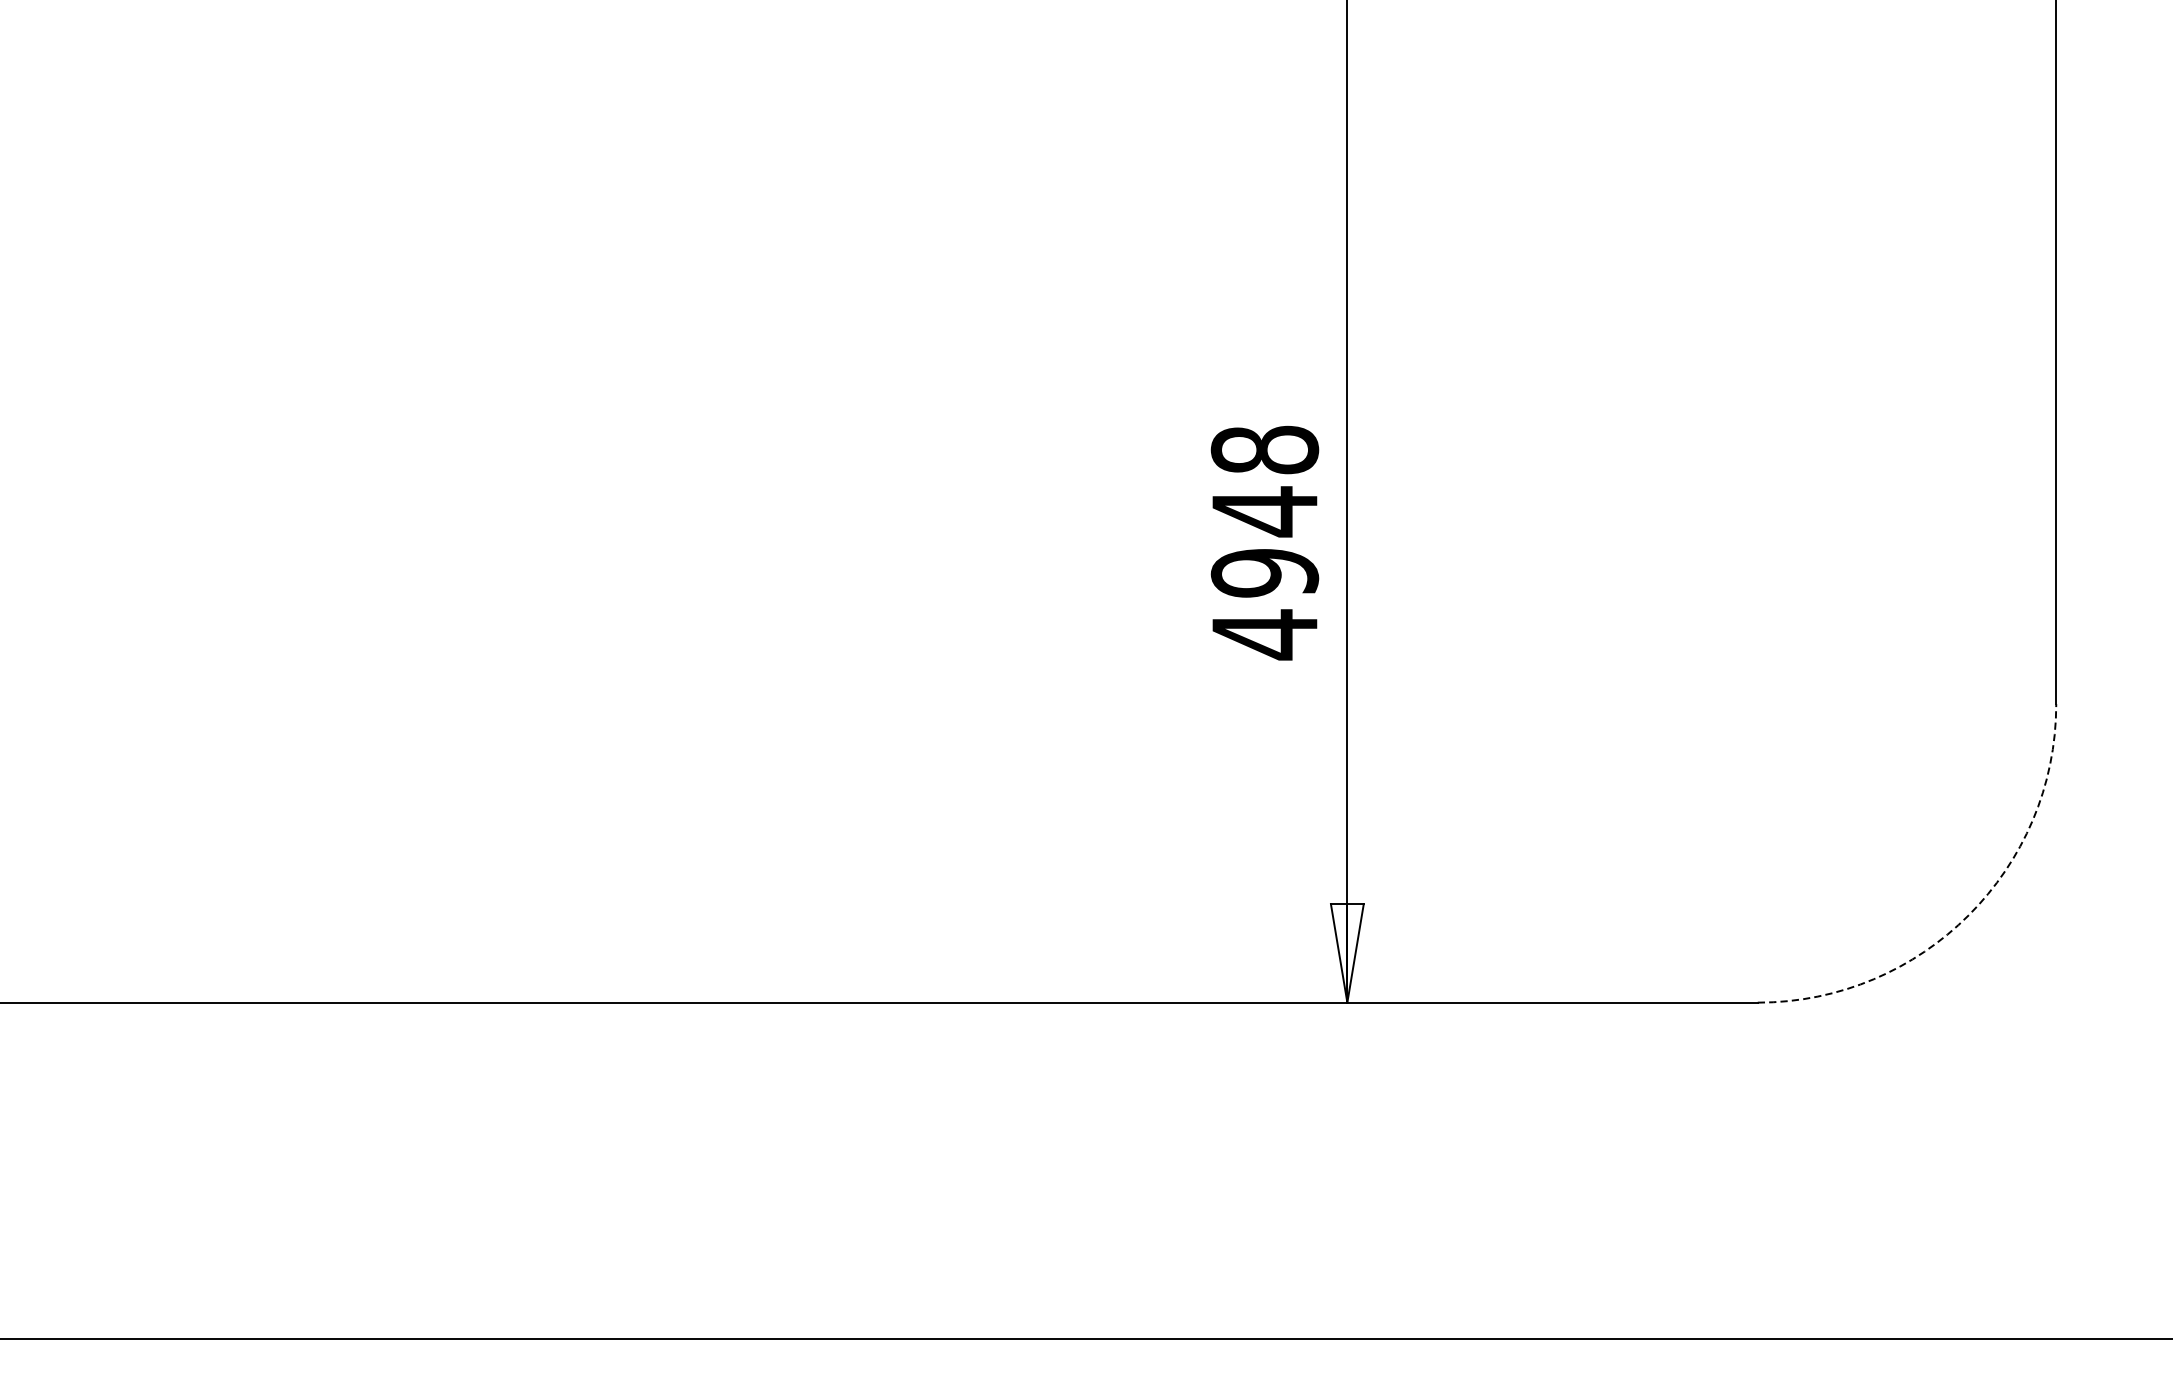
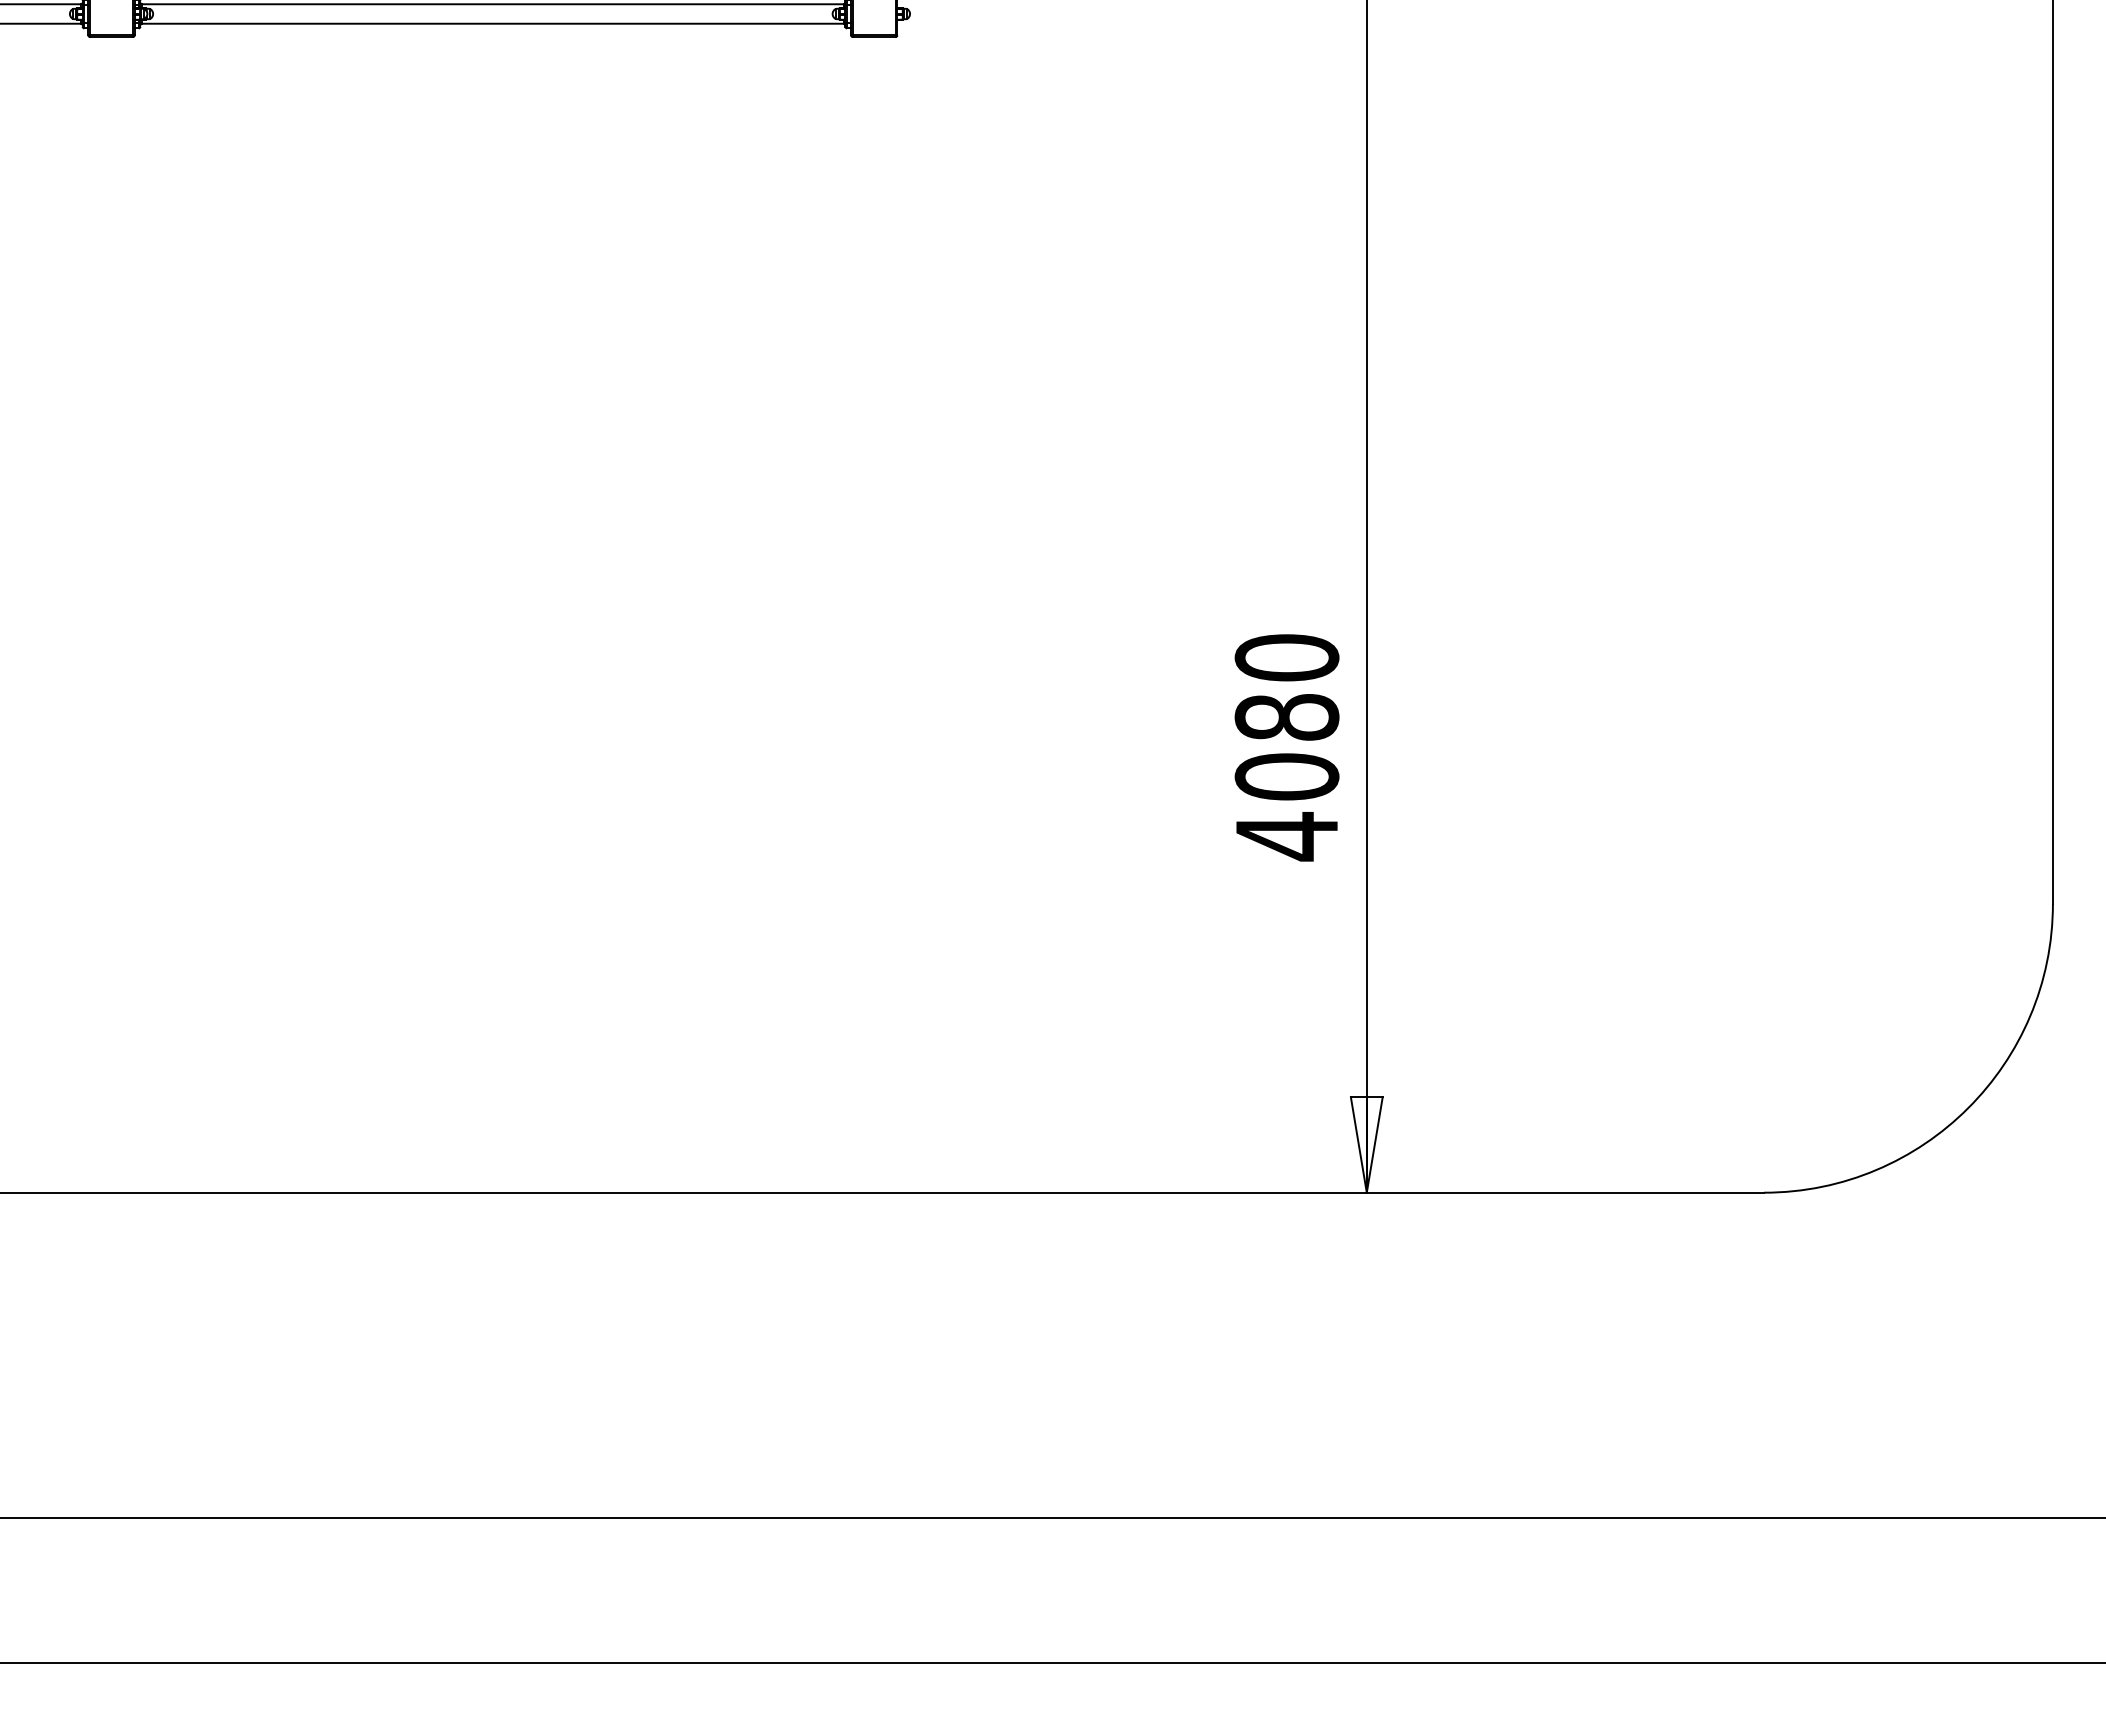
text: (1264, 511) -> (1286, 717), 4948 -> 4080
arc: (1969, 915) -> (1968, 1108), dashed -> solid

